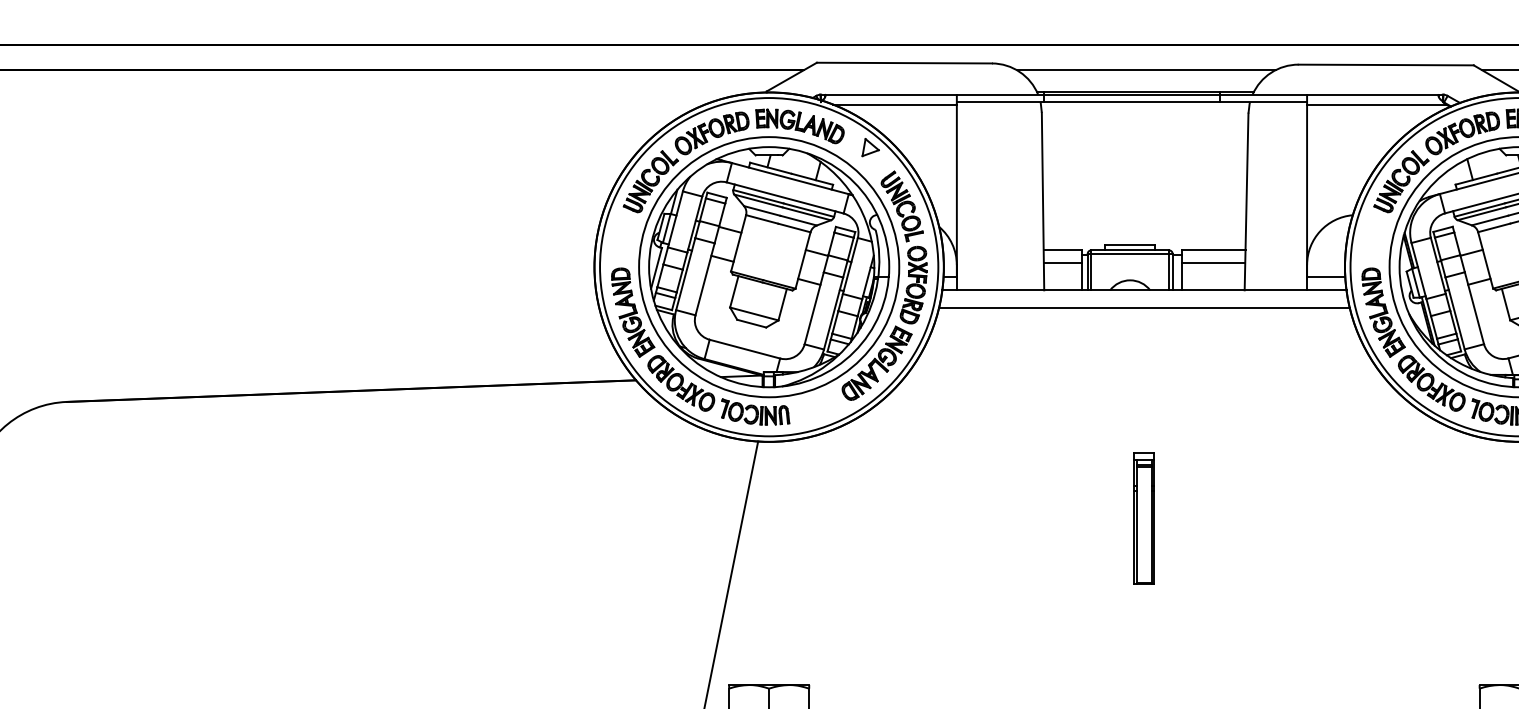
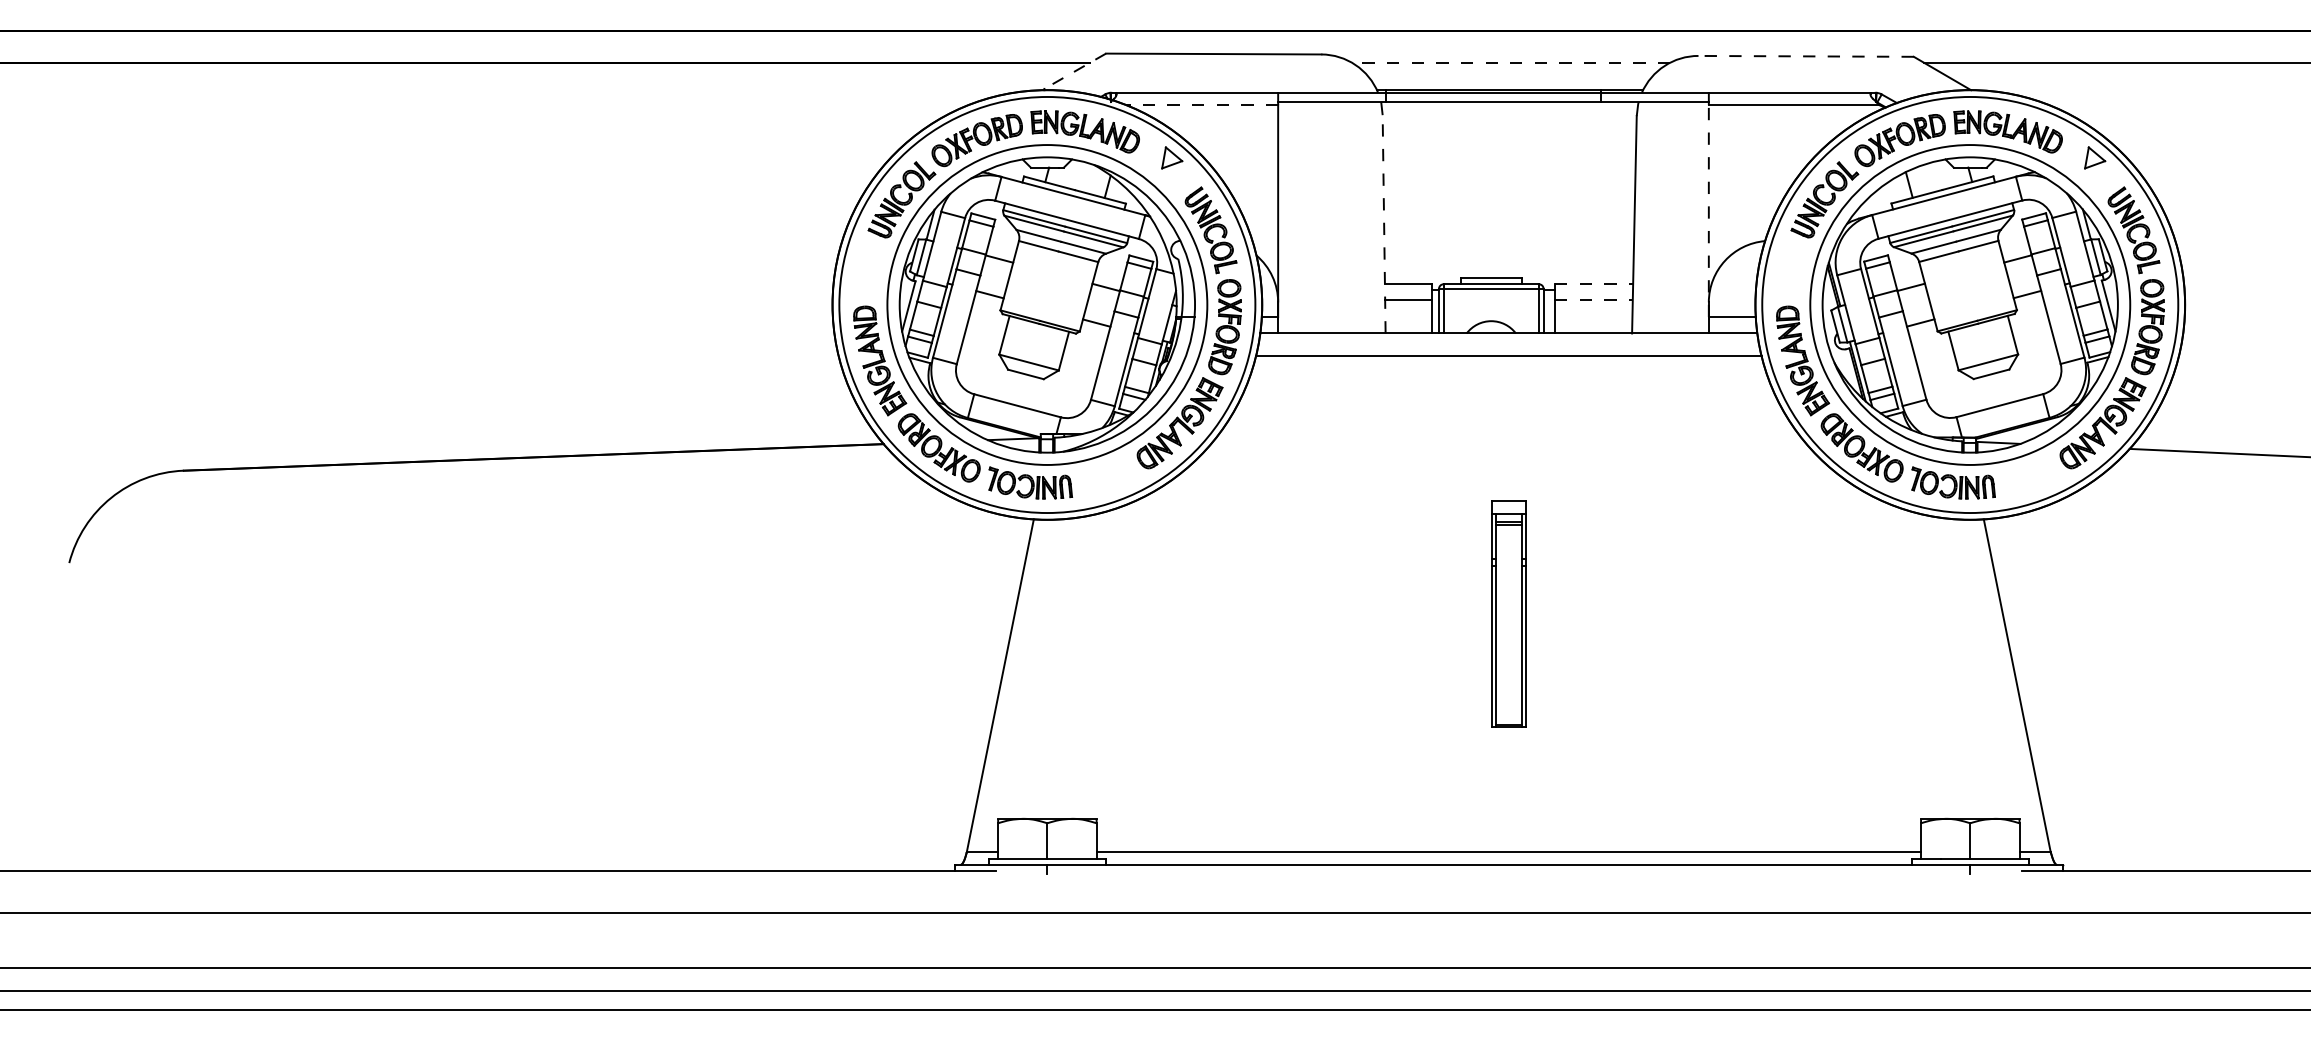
line: (1386, 65) -> (1806, 56), solid -> dashed
line: (1145, 69) -> (1510, 62), solid -> dashed
line: (792, 77) -> (1075, 71), solid -> dashed
line: (894, 104) -> (1201, 105), solid -> dashed
line: (1306, 191) -> (1708, 211), solid -> dashed
line: (1043, 200) -> (1384, 223), solid -> dashed
line: (1214, 250) -> (1594, 284), solid -> dashed
line: (1213, 262) -> (1593, 299), solid -> dashed
part: (1144, 518) -> (1508, 613), size x1.4

